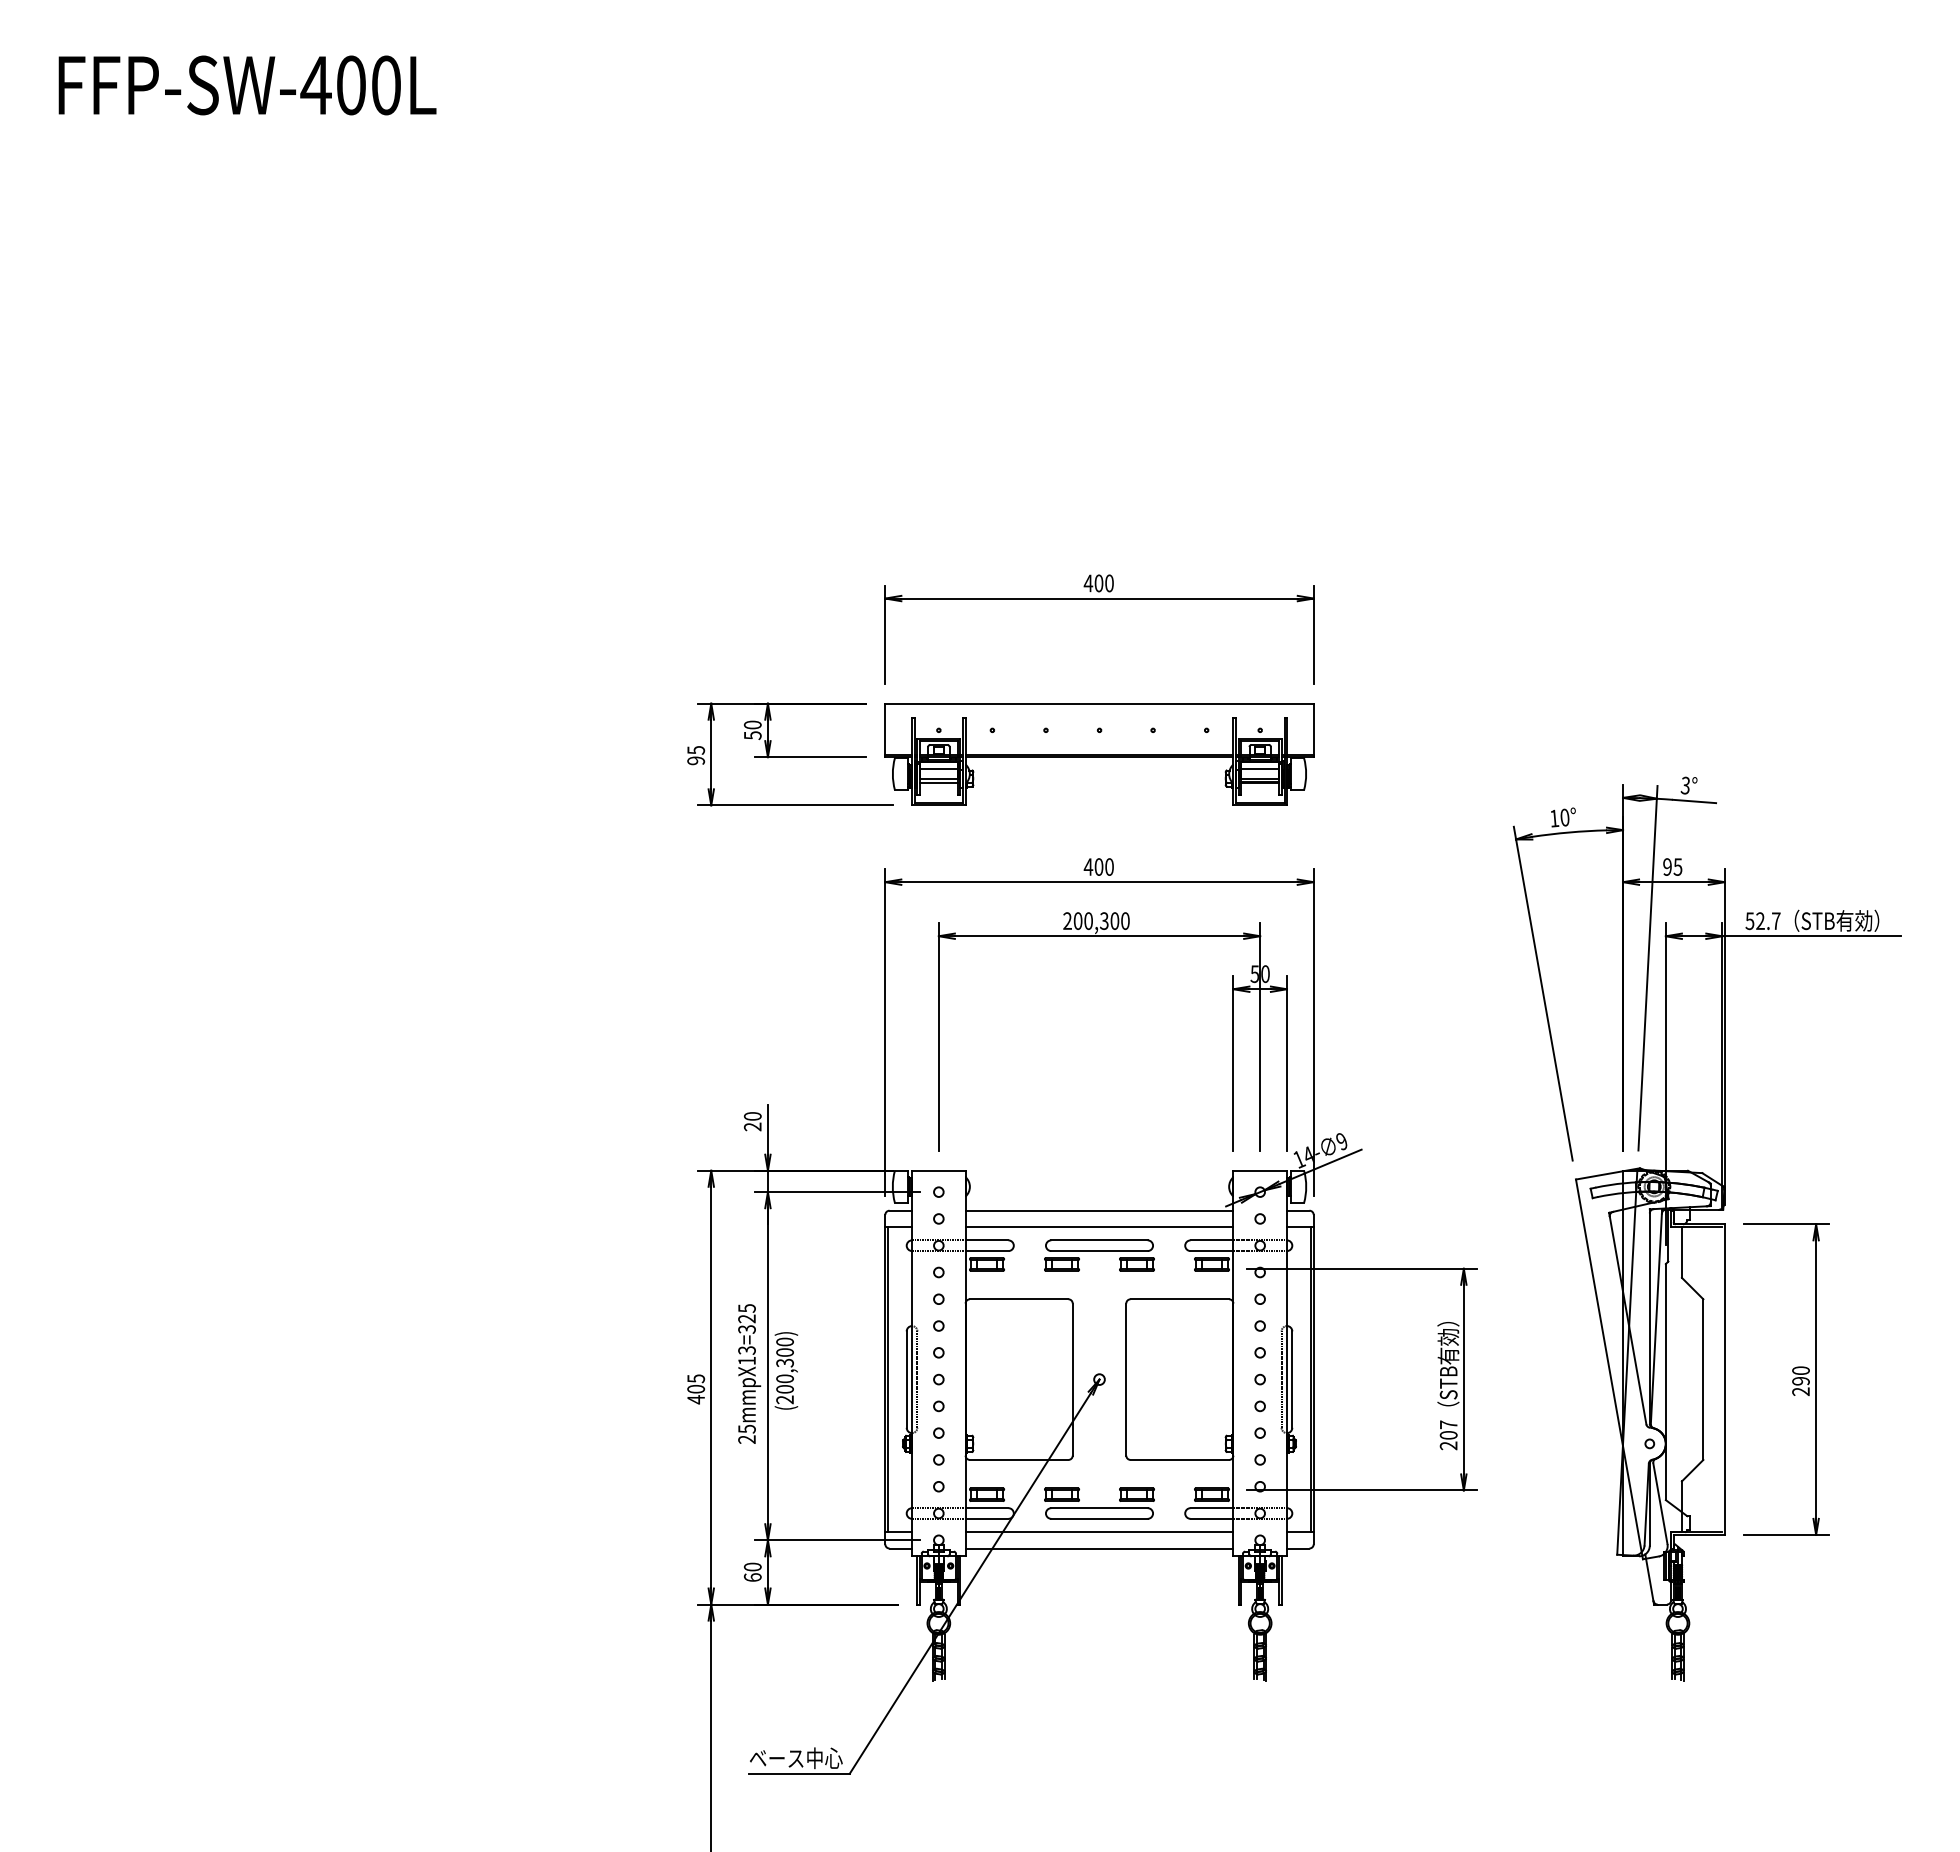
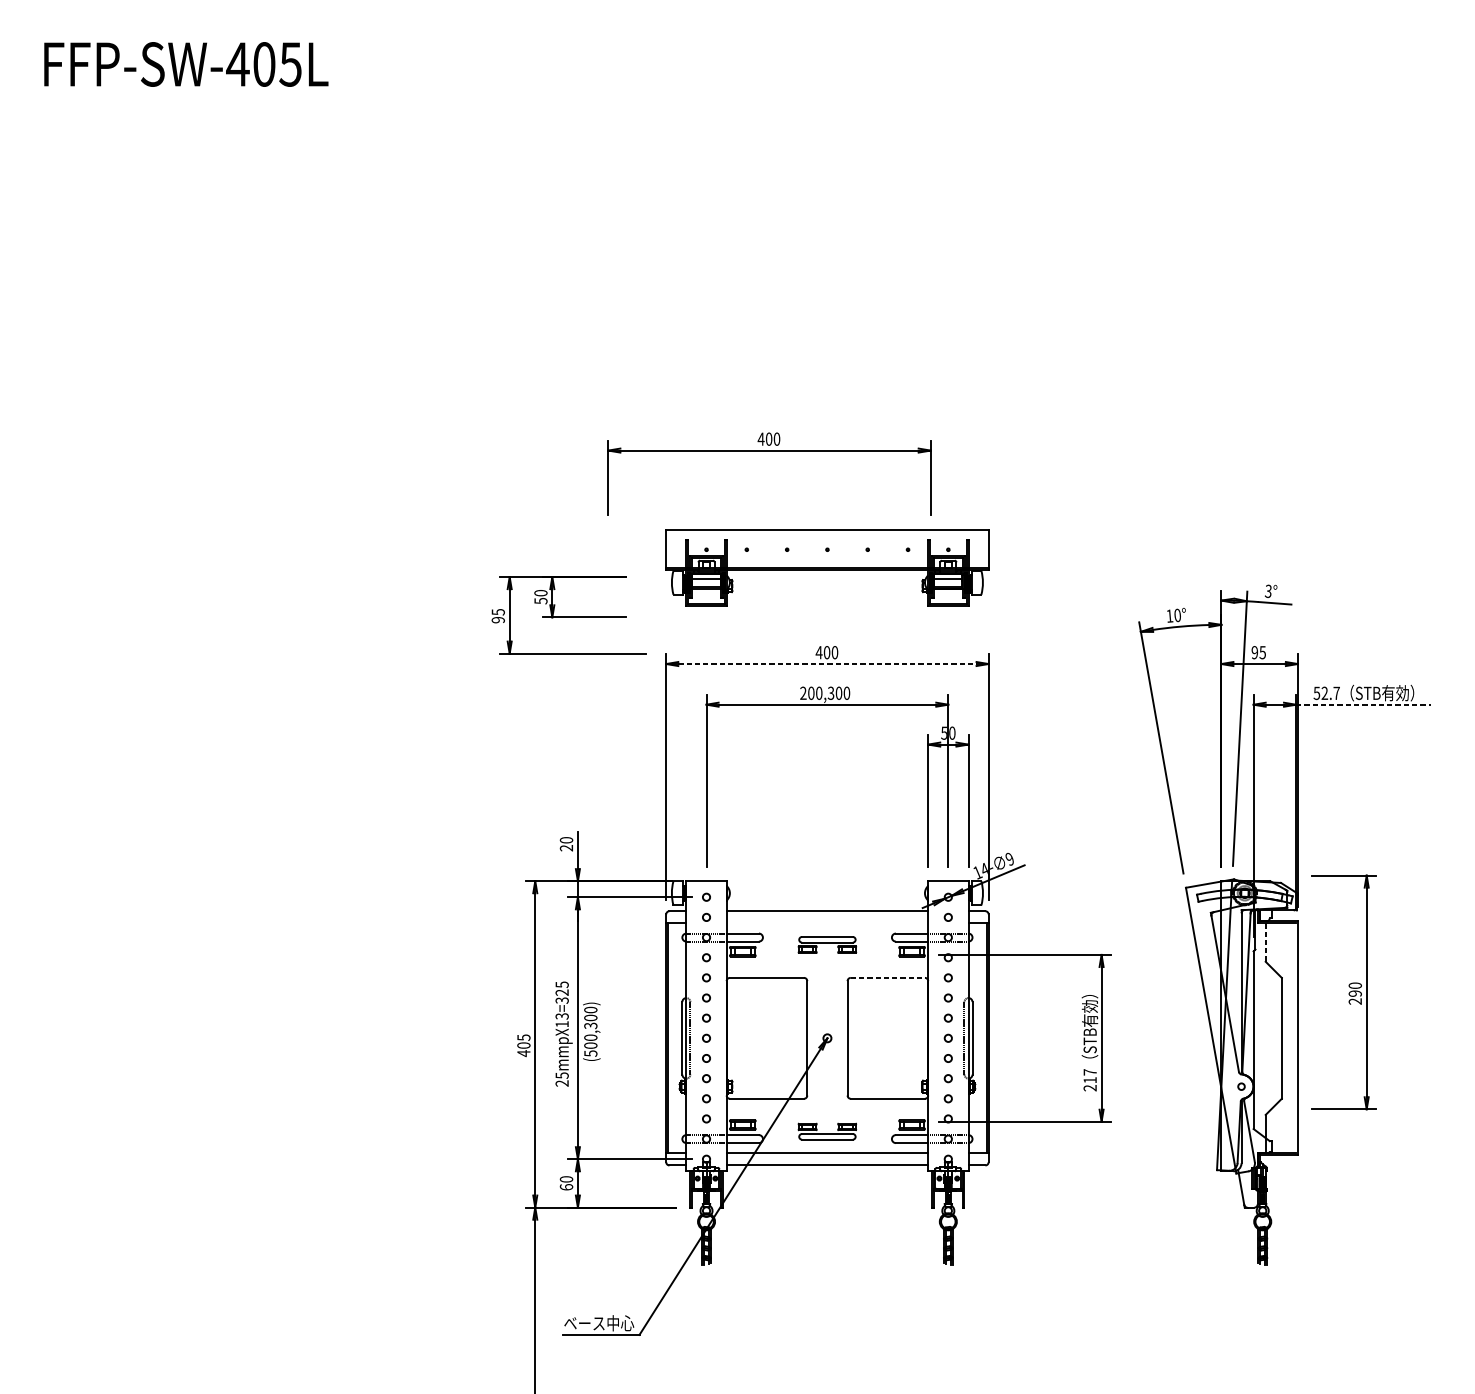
text: (385, 85) -> (290, 64), FFP-SW-400L -> FFP-SW-405L
part: (1099, 599) -> (769, 451), moved
part: (790, 754) -> (569, 615), moved
line: (1100, 882) -> (828, 664), solid -> dashed
line: (1812, 936) -> (1363, 704), solid -> dashed
line: (1099, 1226) -> (827, 923), removed
line: (1681, 1252) -> (1265, 942), solid -> dashed
part: (1099, 1255) -> (827, 944), size x0.7
line: (1180, 1299) -> (888, 978), solid -> dashed
part: (1786, 1379) -> (1344, 992), moved
text: (784, 1399) -> (590, 1053), (200,300) -> (500,300)
text: (1448, 1435) -> (1090, 1080), 207 -> 217
part: (1099, 1503) -> (827, 1131), size x0.7

